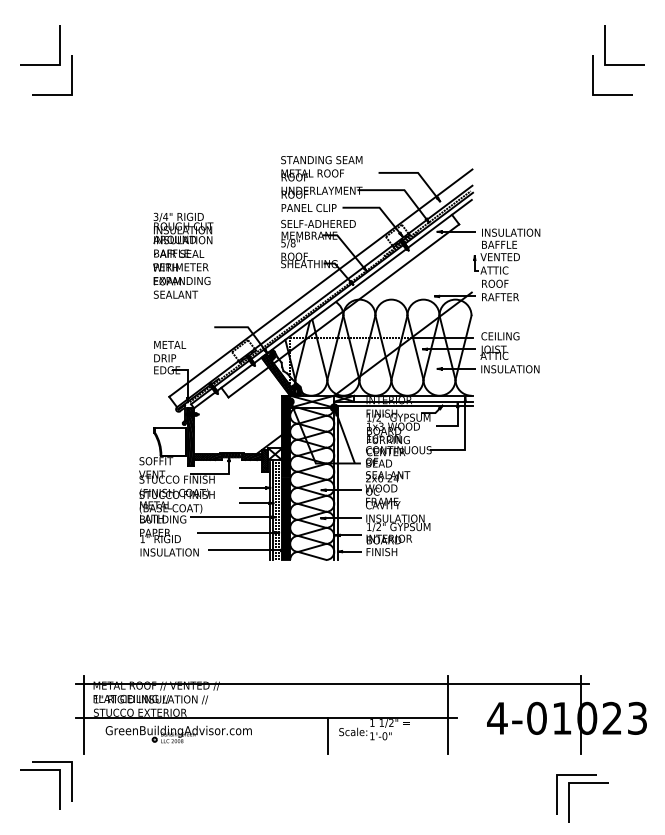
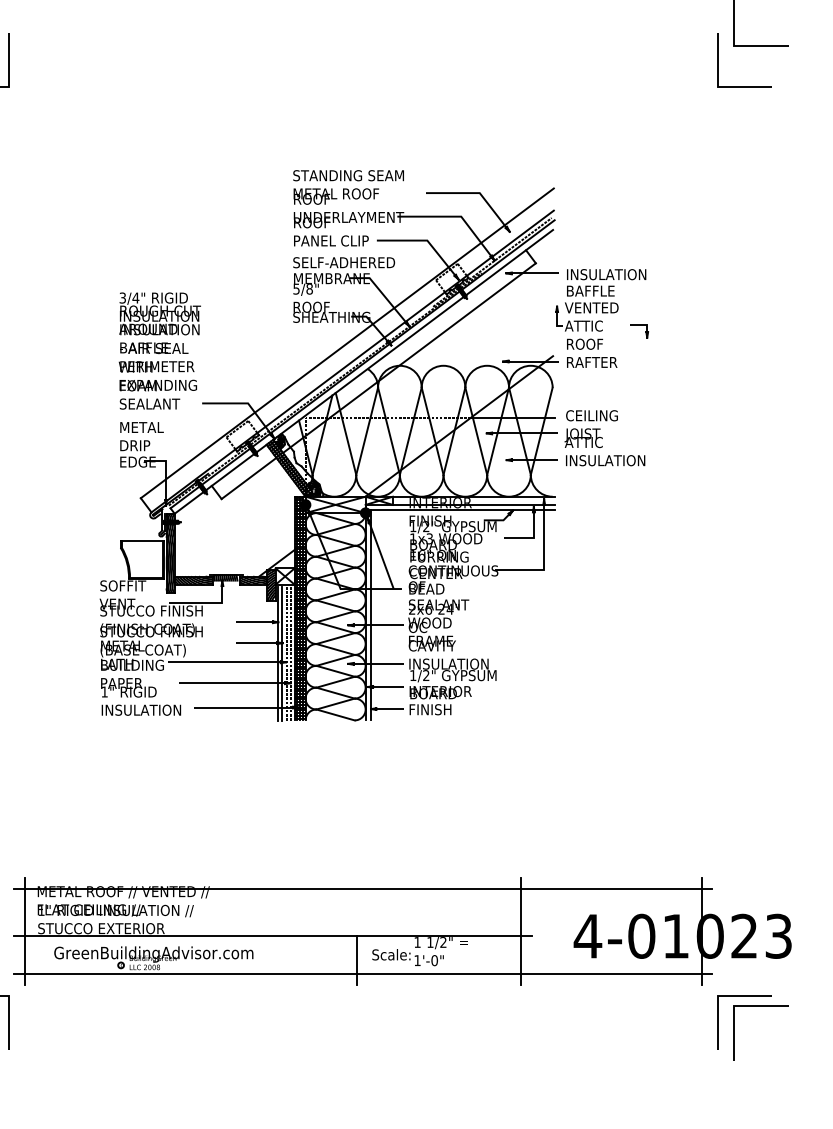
text: (183, 255) -> (160, 350), moved
part: (535, 274) -> (639, 331), added
line: (332, 745) -> (363, 973), added
part: (569, 798) -> (735, 1027), moved

